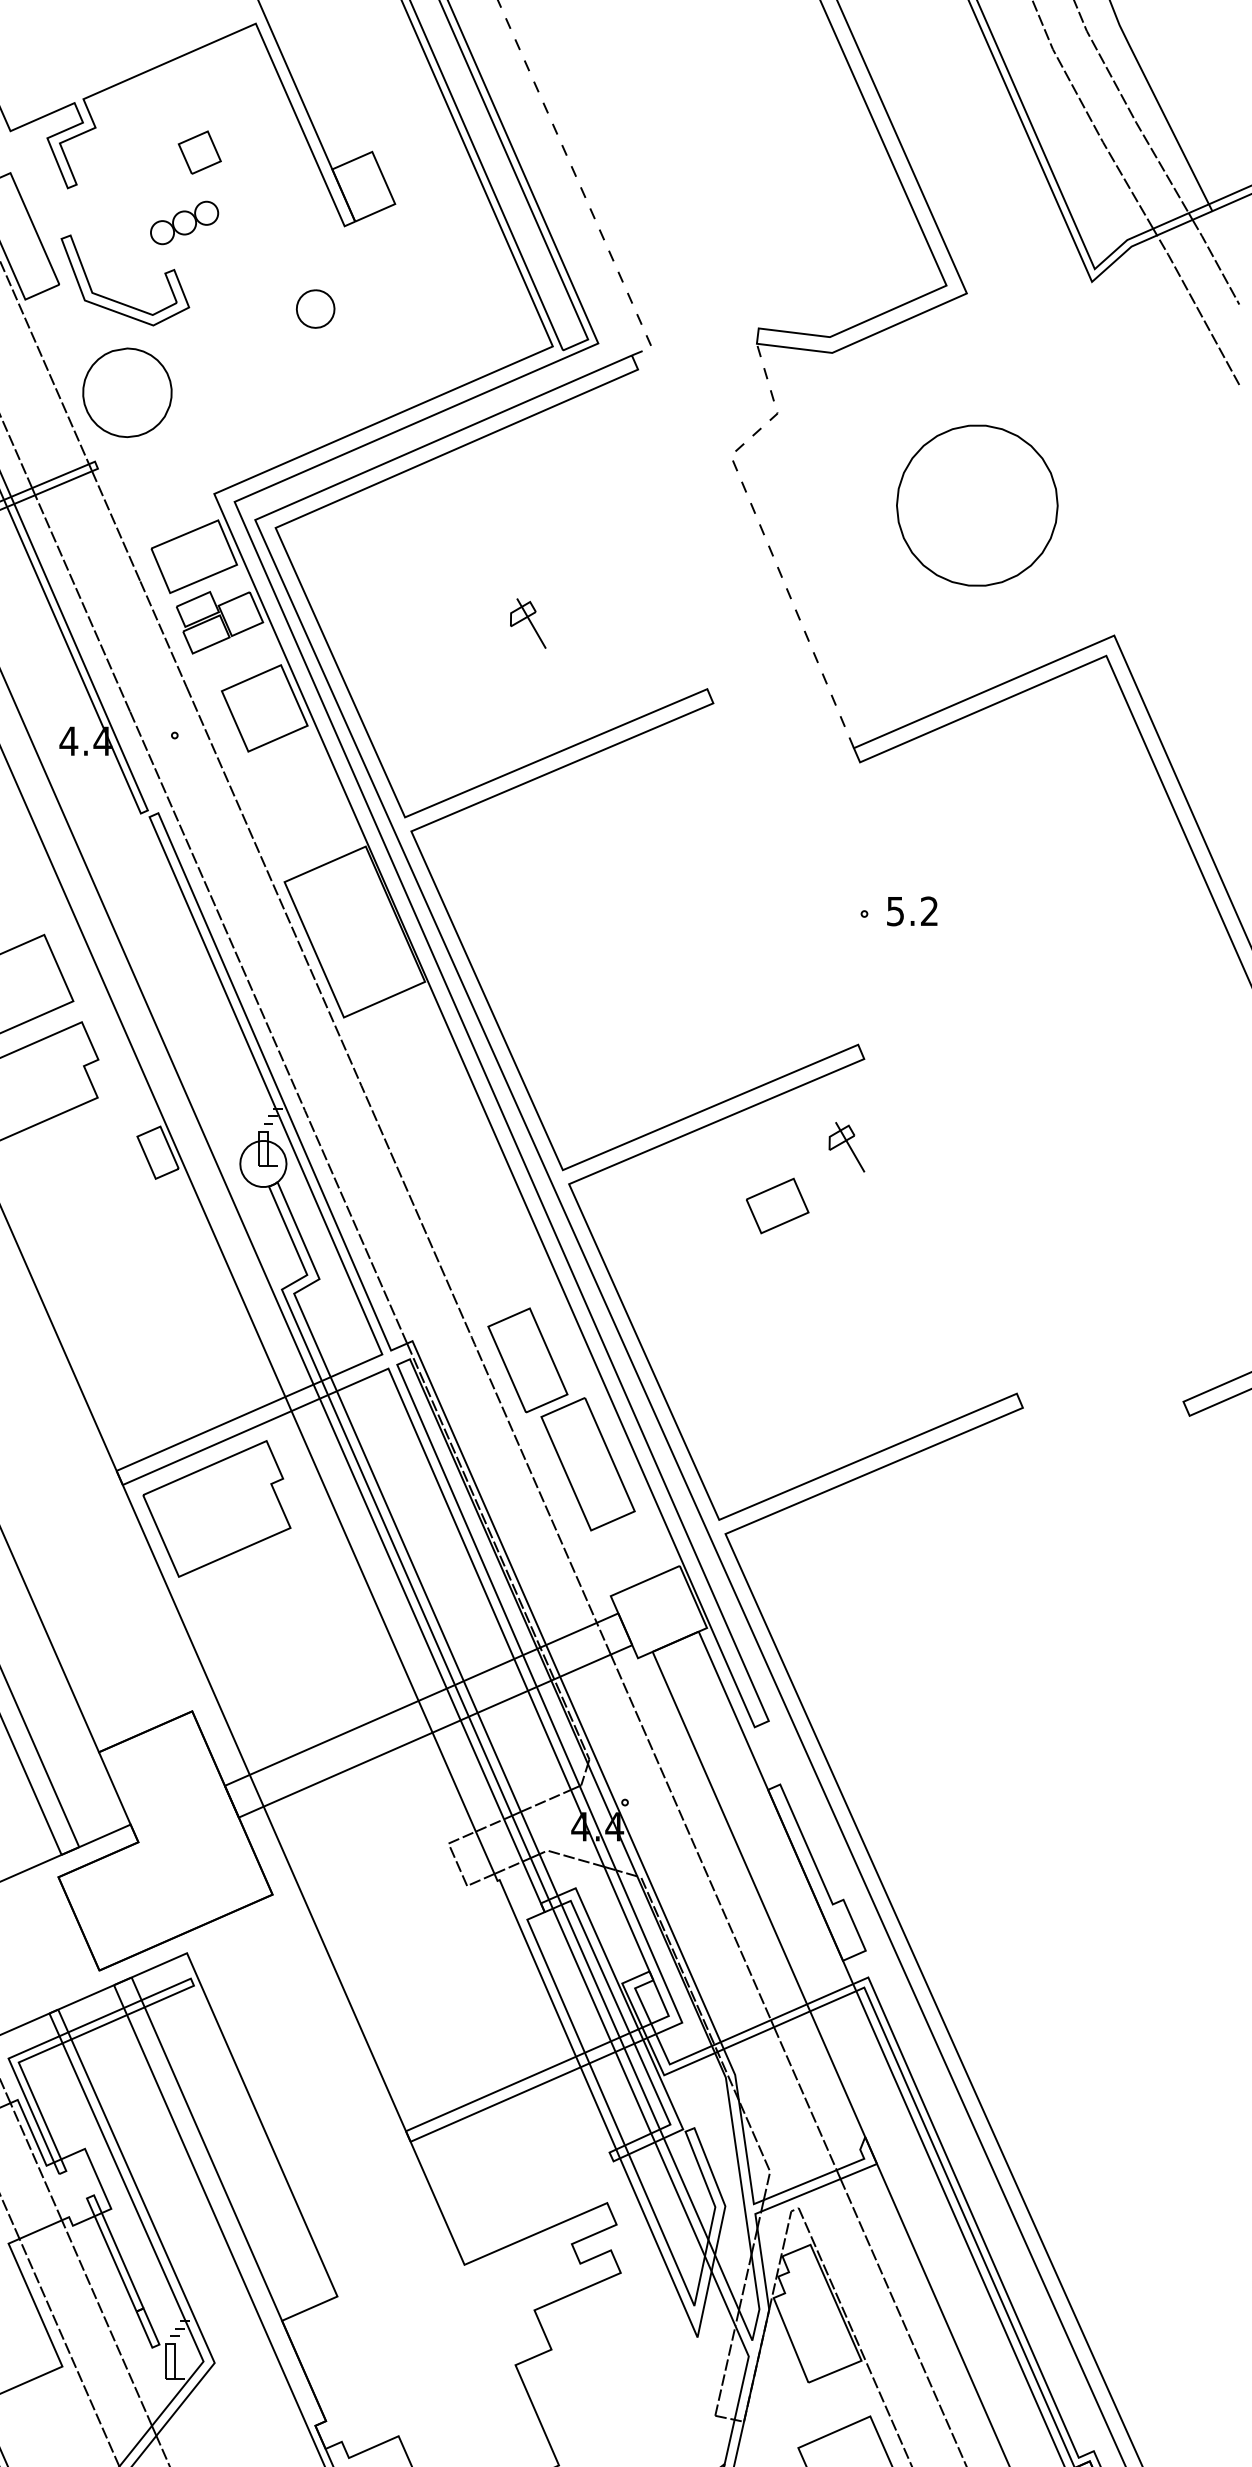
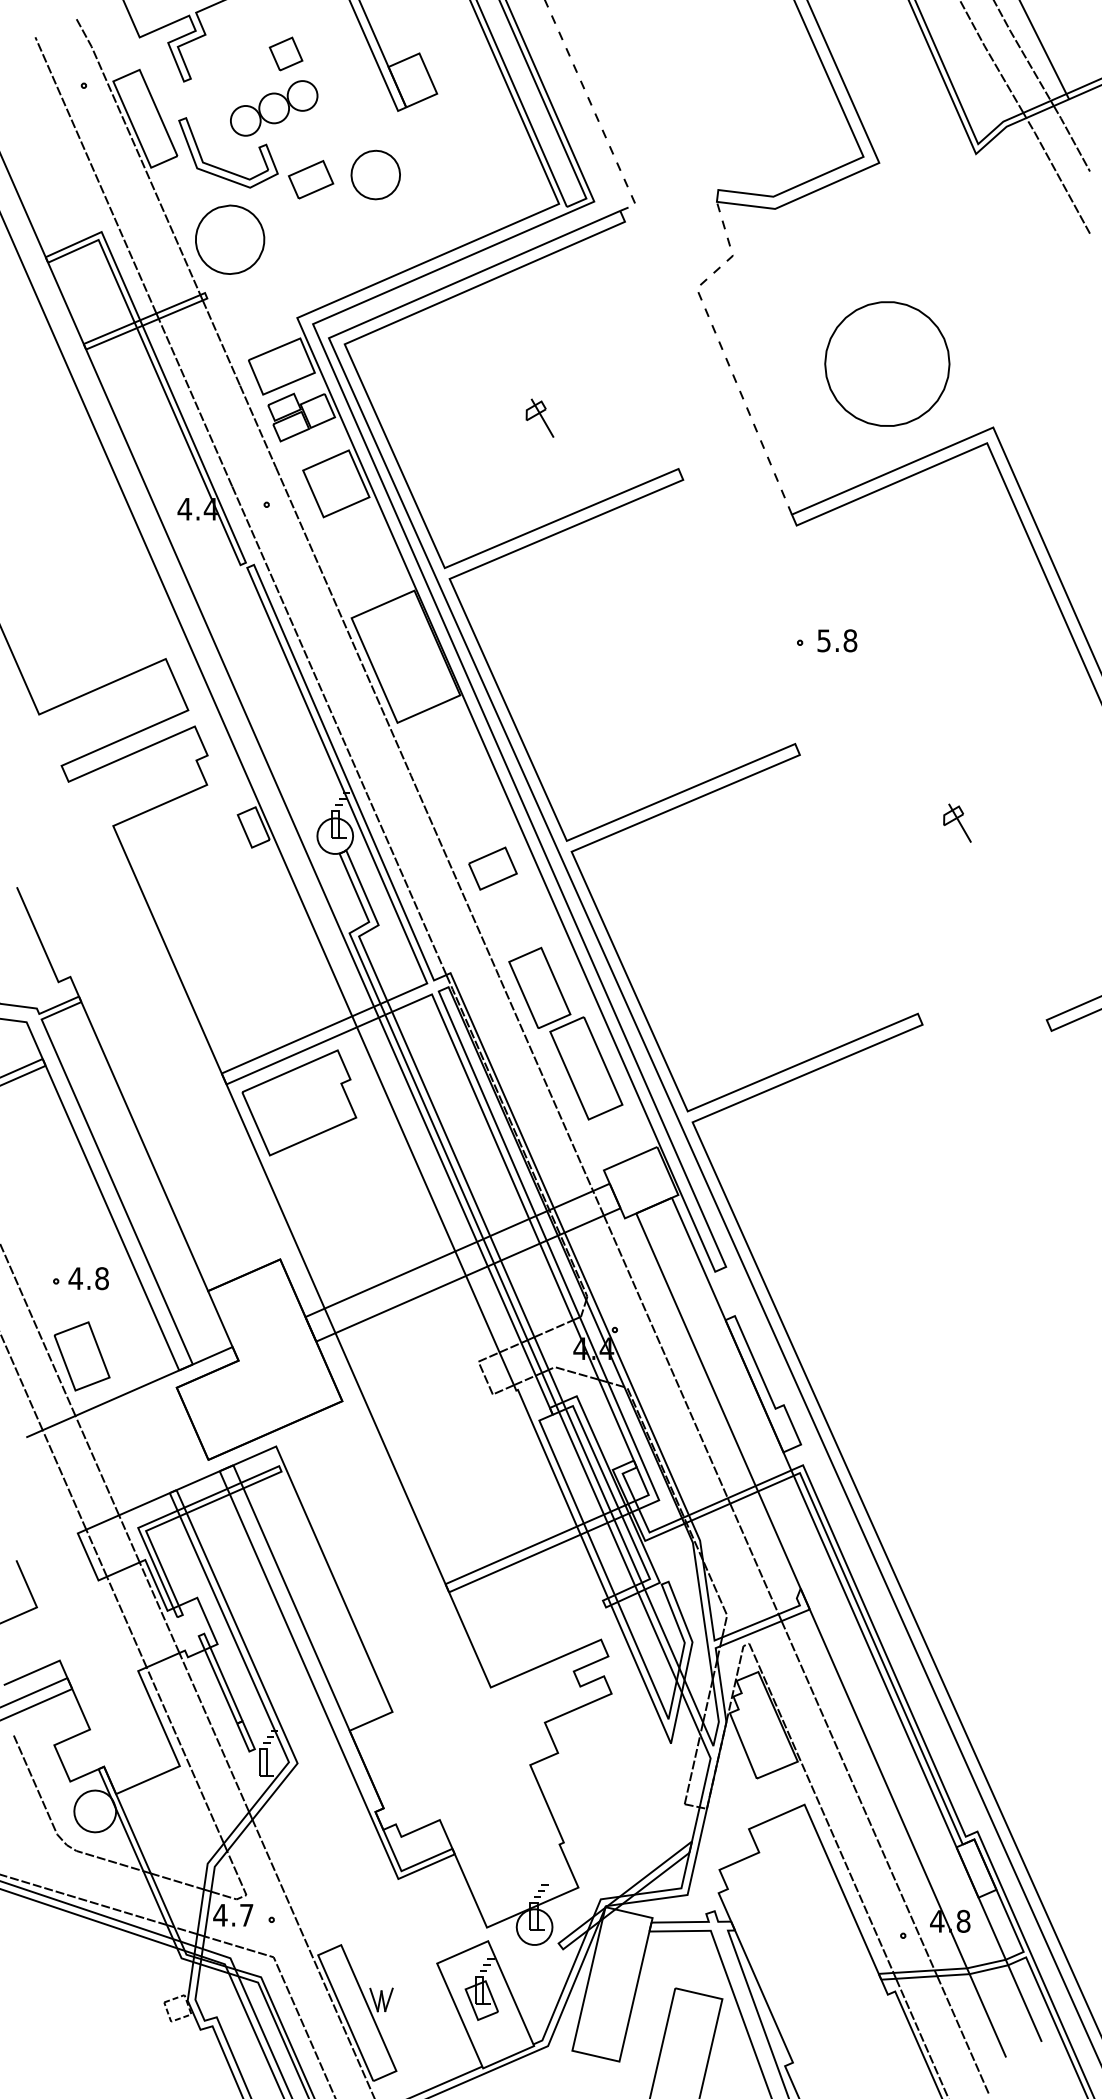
part: (184, 223) -> (274, 108), size x1.67
part: (315, 308) -> (375, 174), size x1.67
part: (231, 314) -> (310, 179), added
part: (977, 504) -> (887, 363), moved
text: (929, 910) -> (850, 640), 5.2 -> 5.8
part: (846, 1146) -> (957, 822), moved
part: (777, 1205) -> (492, 868), moved

